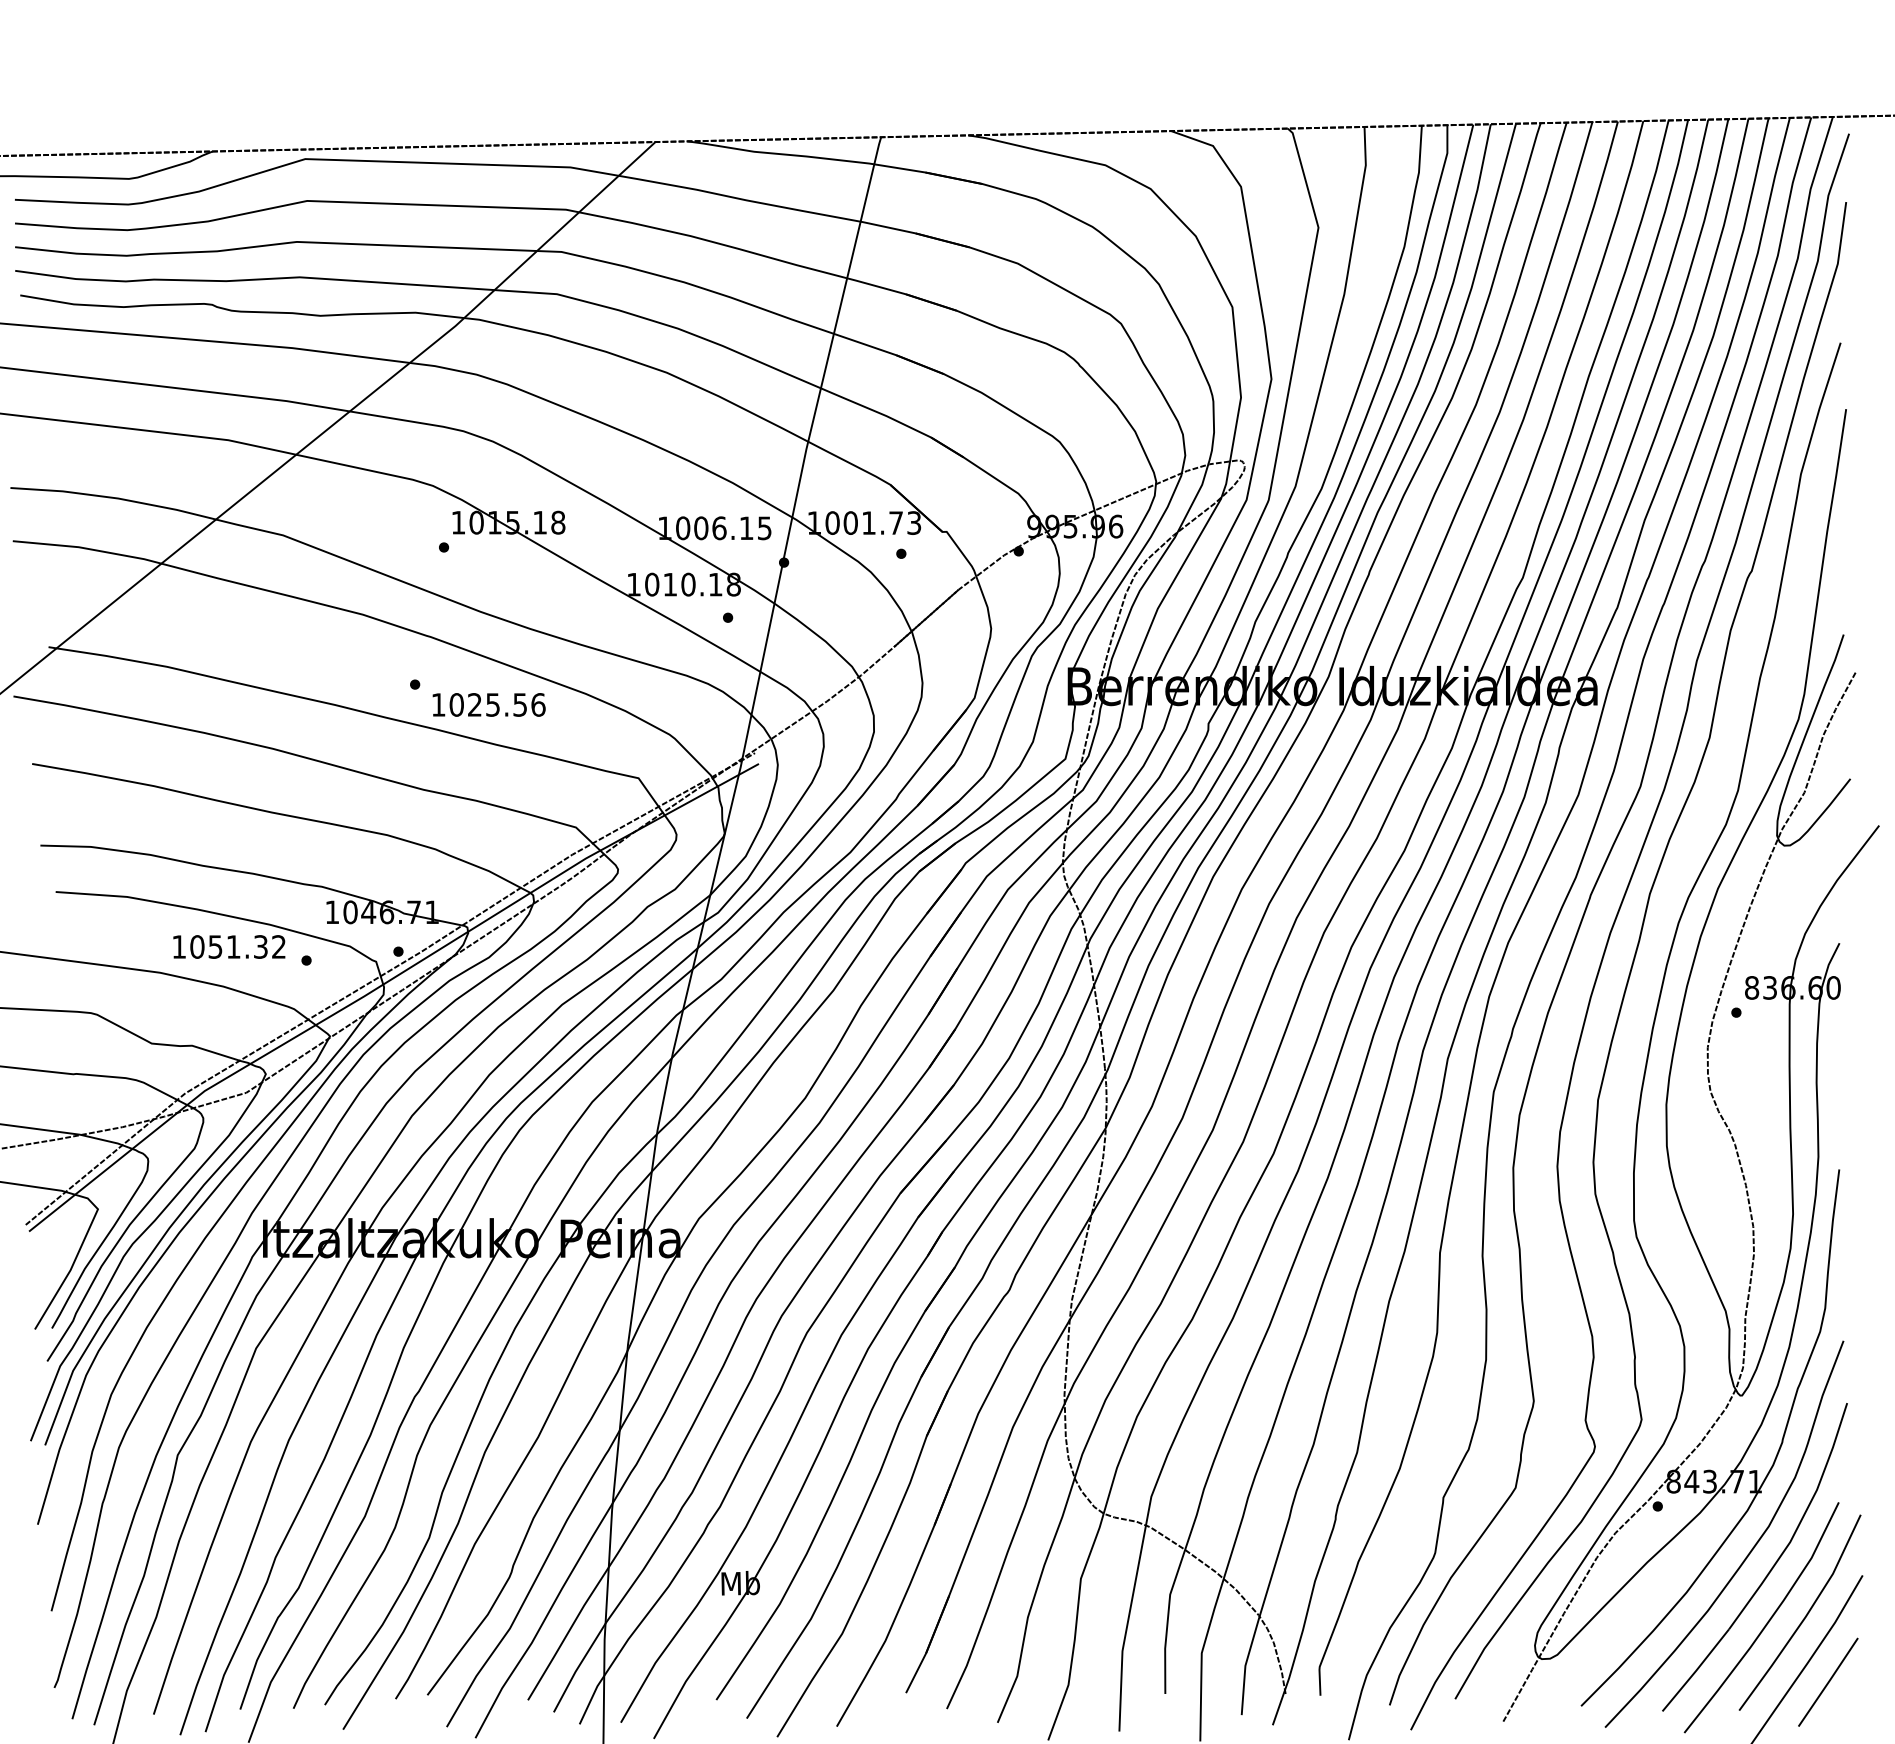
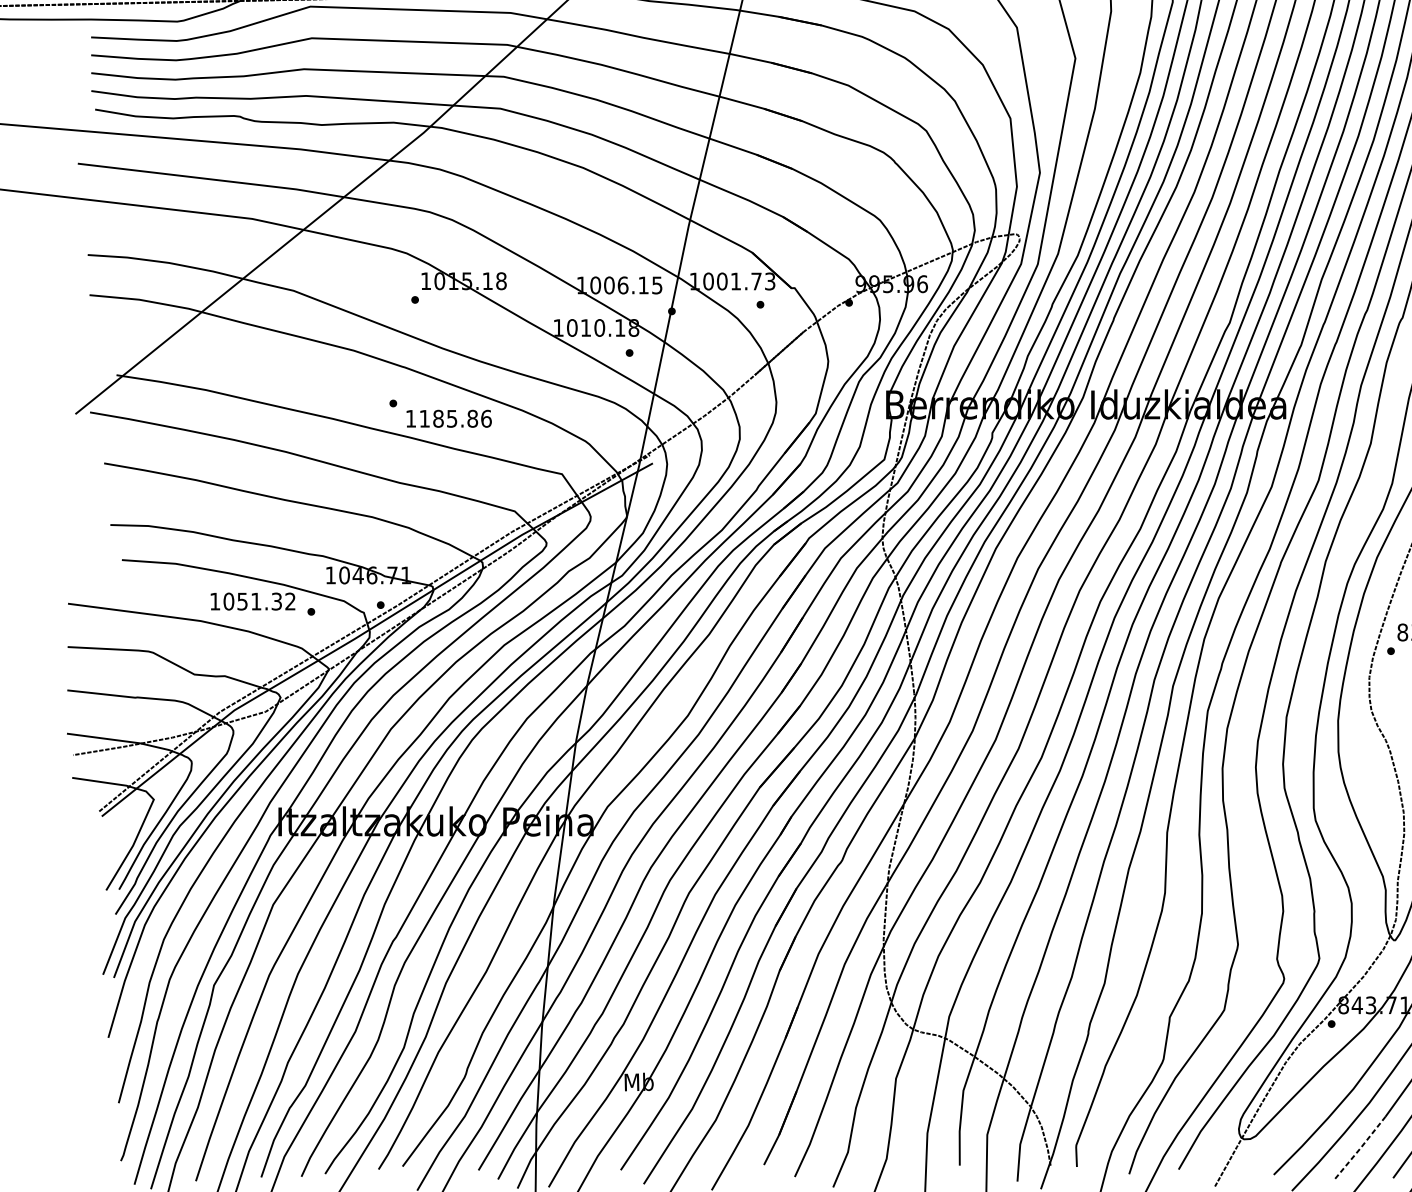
text: (488, 704) -> (448, 418), 1025.56 -> 1185.86
line: (1696, 1670) -> (1360, 1147), solid -> dashed

